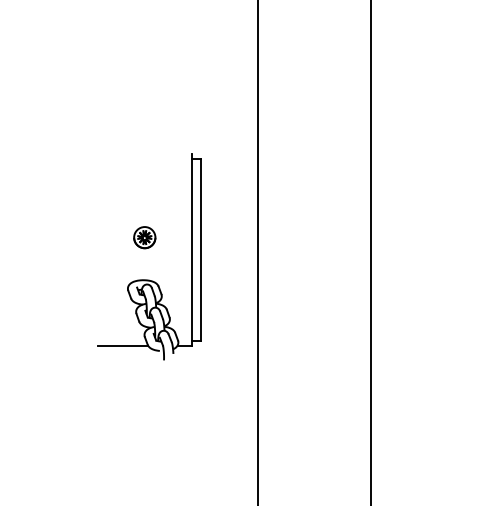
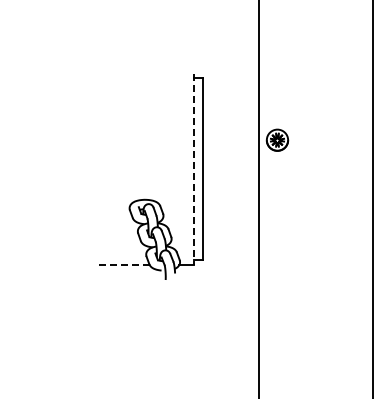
part: (144, 237) -> (277, 140), moved
line: (191, 249) -> (193, 169), solid -> dashed
line: (122, 345) -> (124, 265), solid -> dashed

